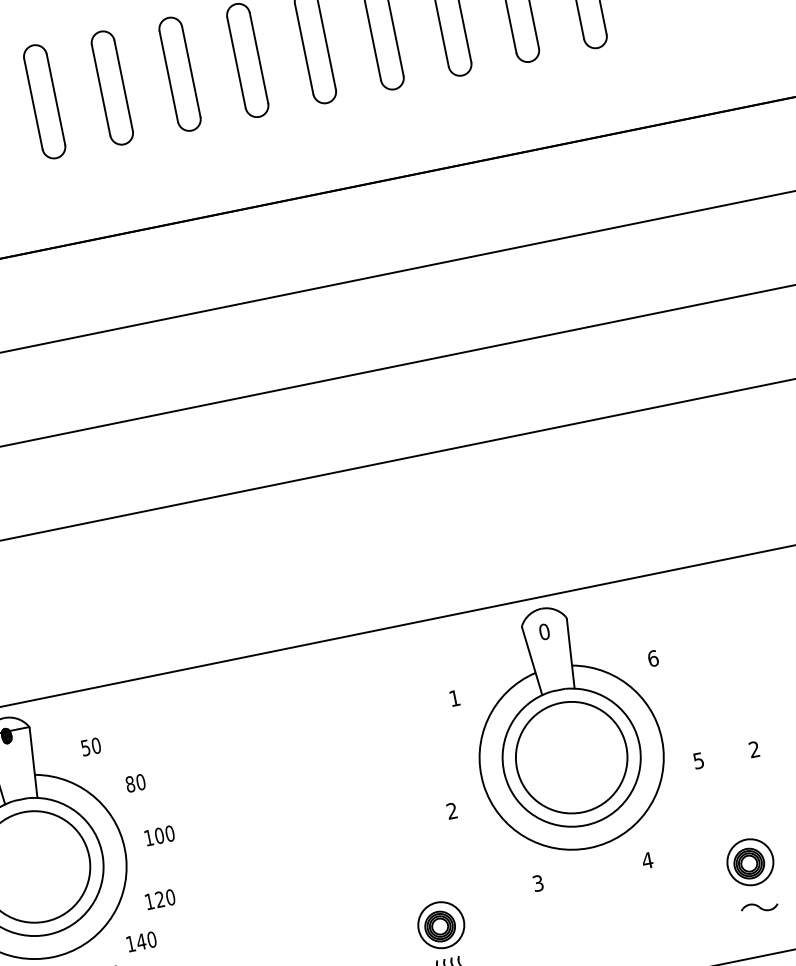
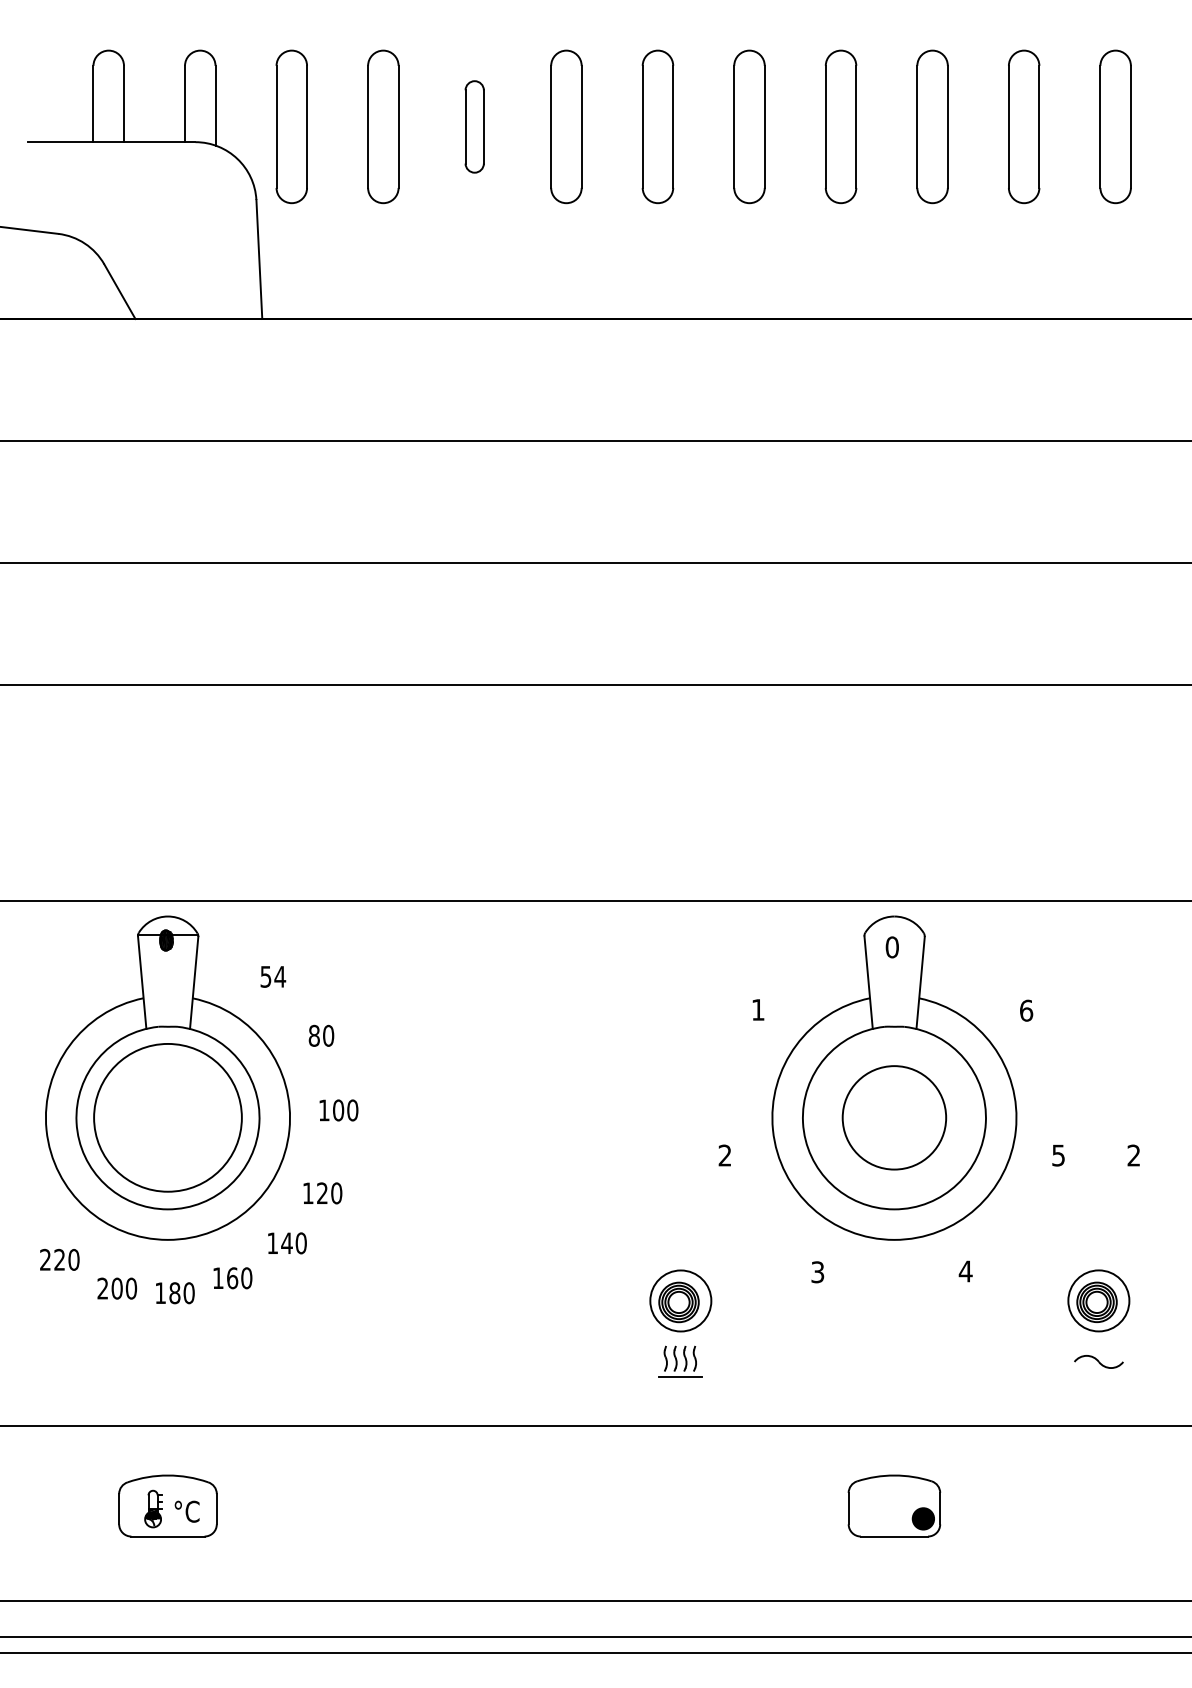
part: (112, 87) -> (474, 126), size x0.6
text: (96, 745) -> (280, 976), 50 -> 54
circle: (571, 757) -> (894, 1117), size x0.7

